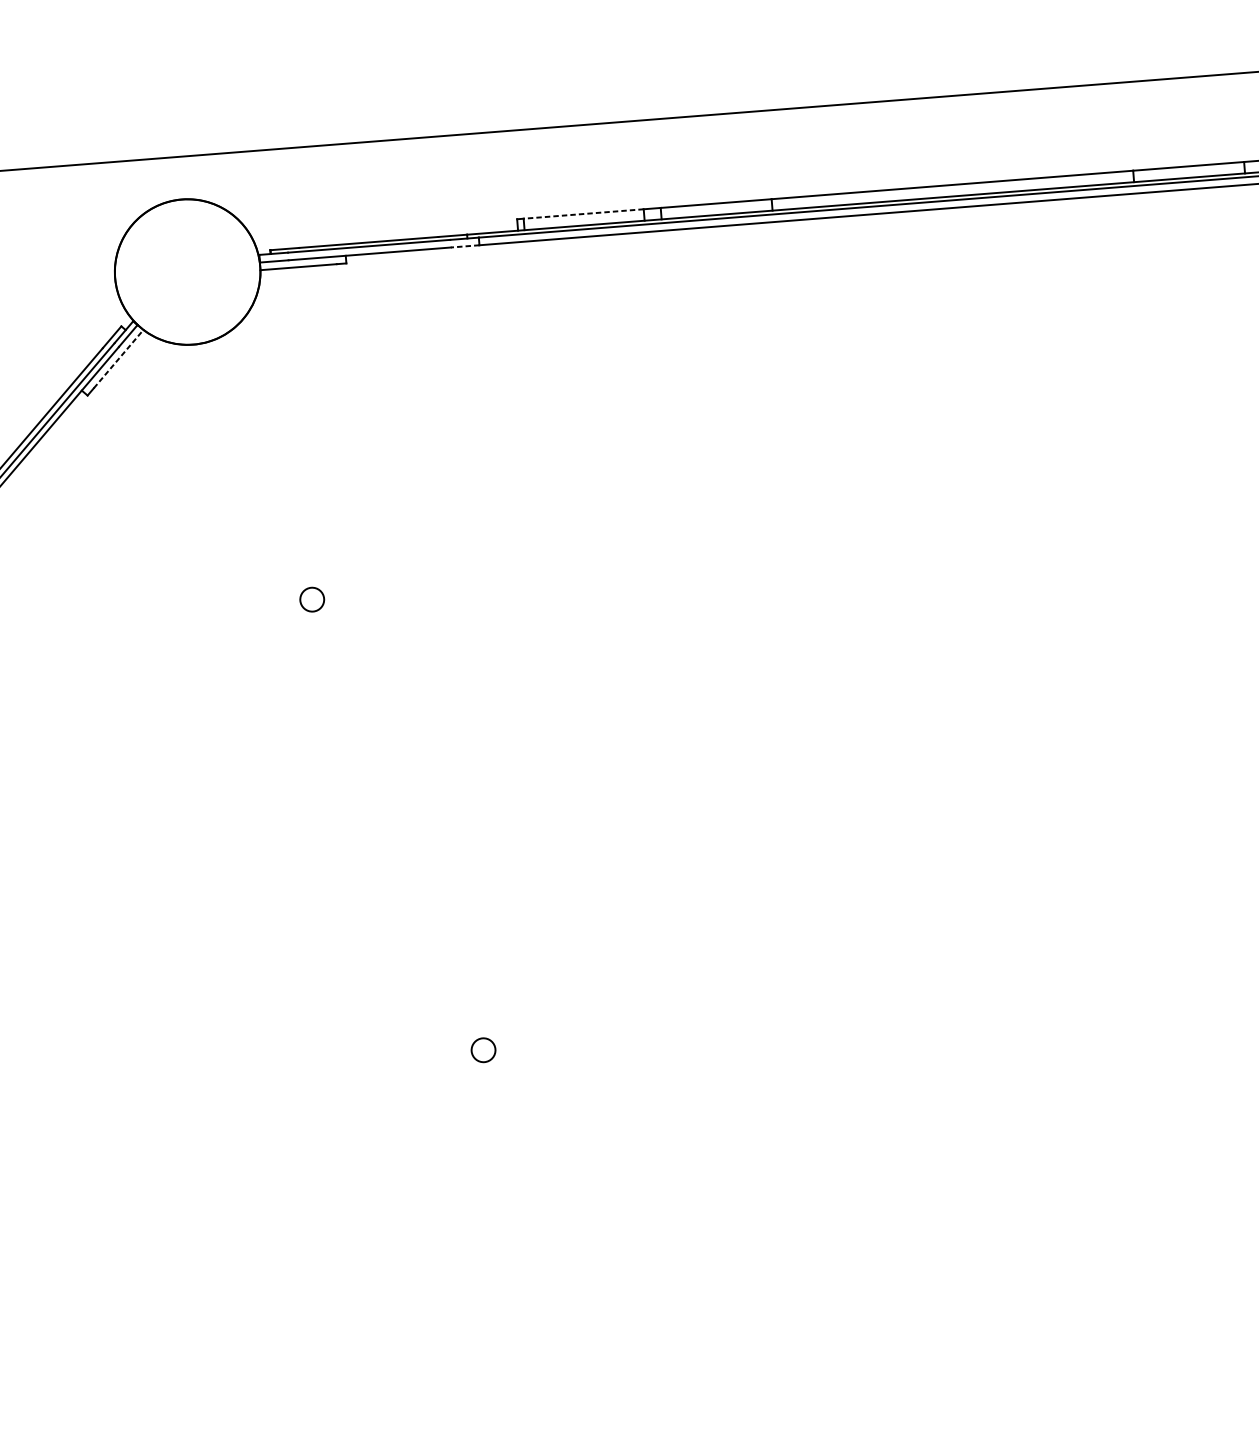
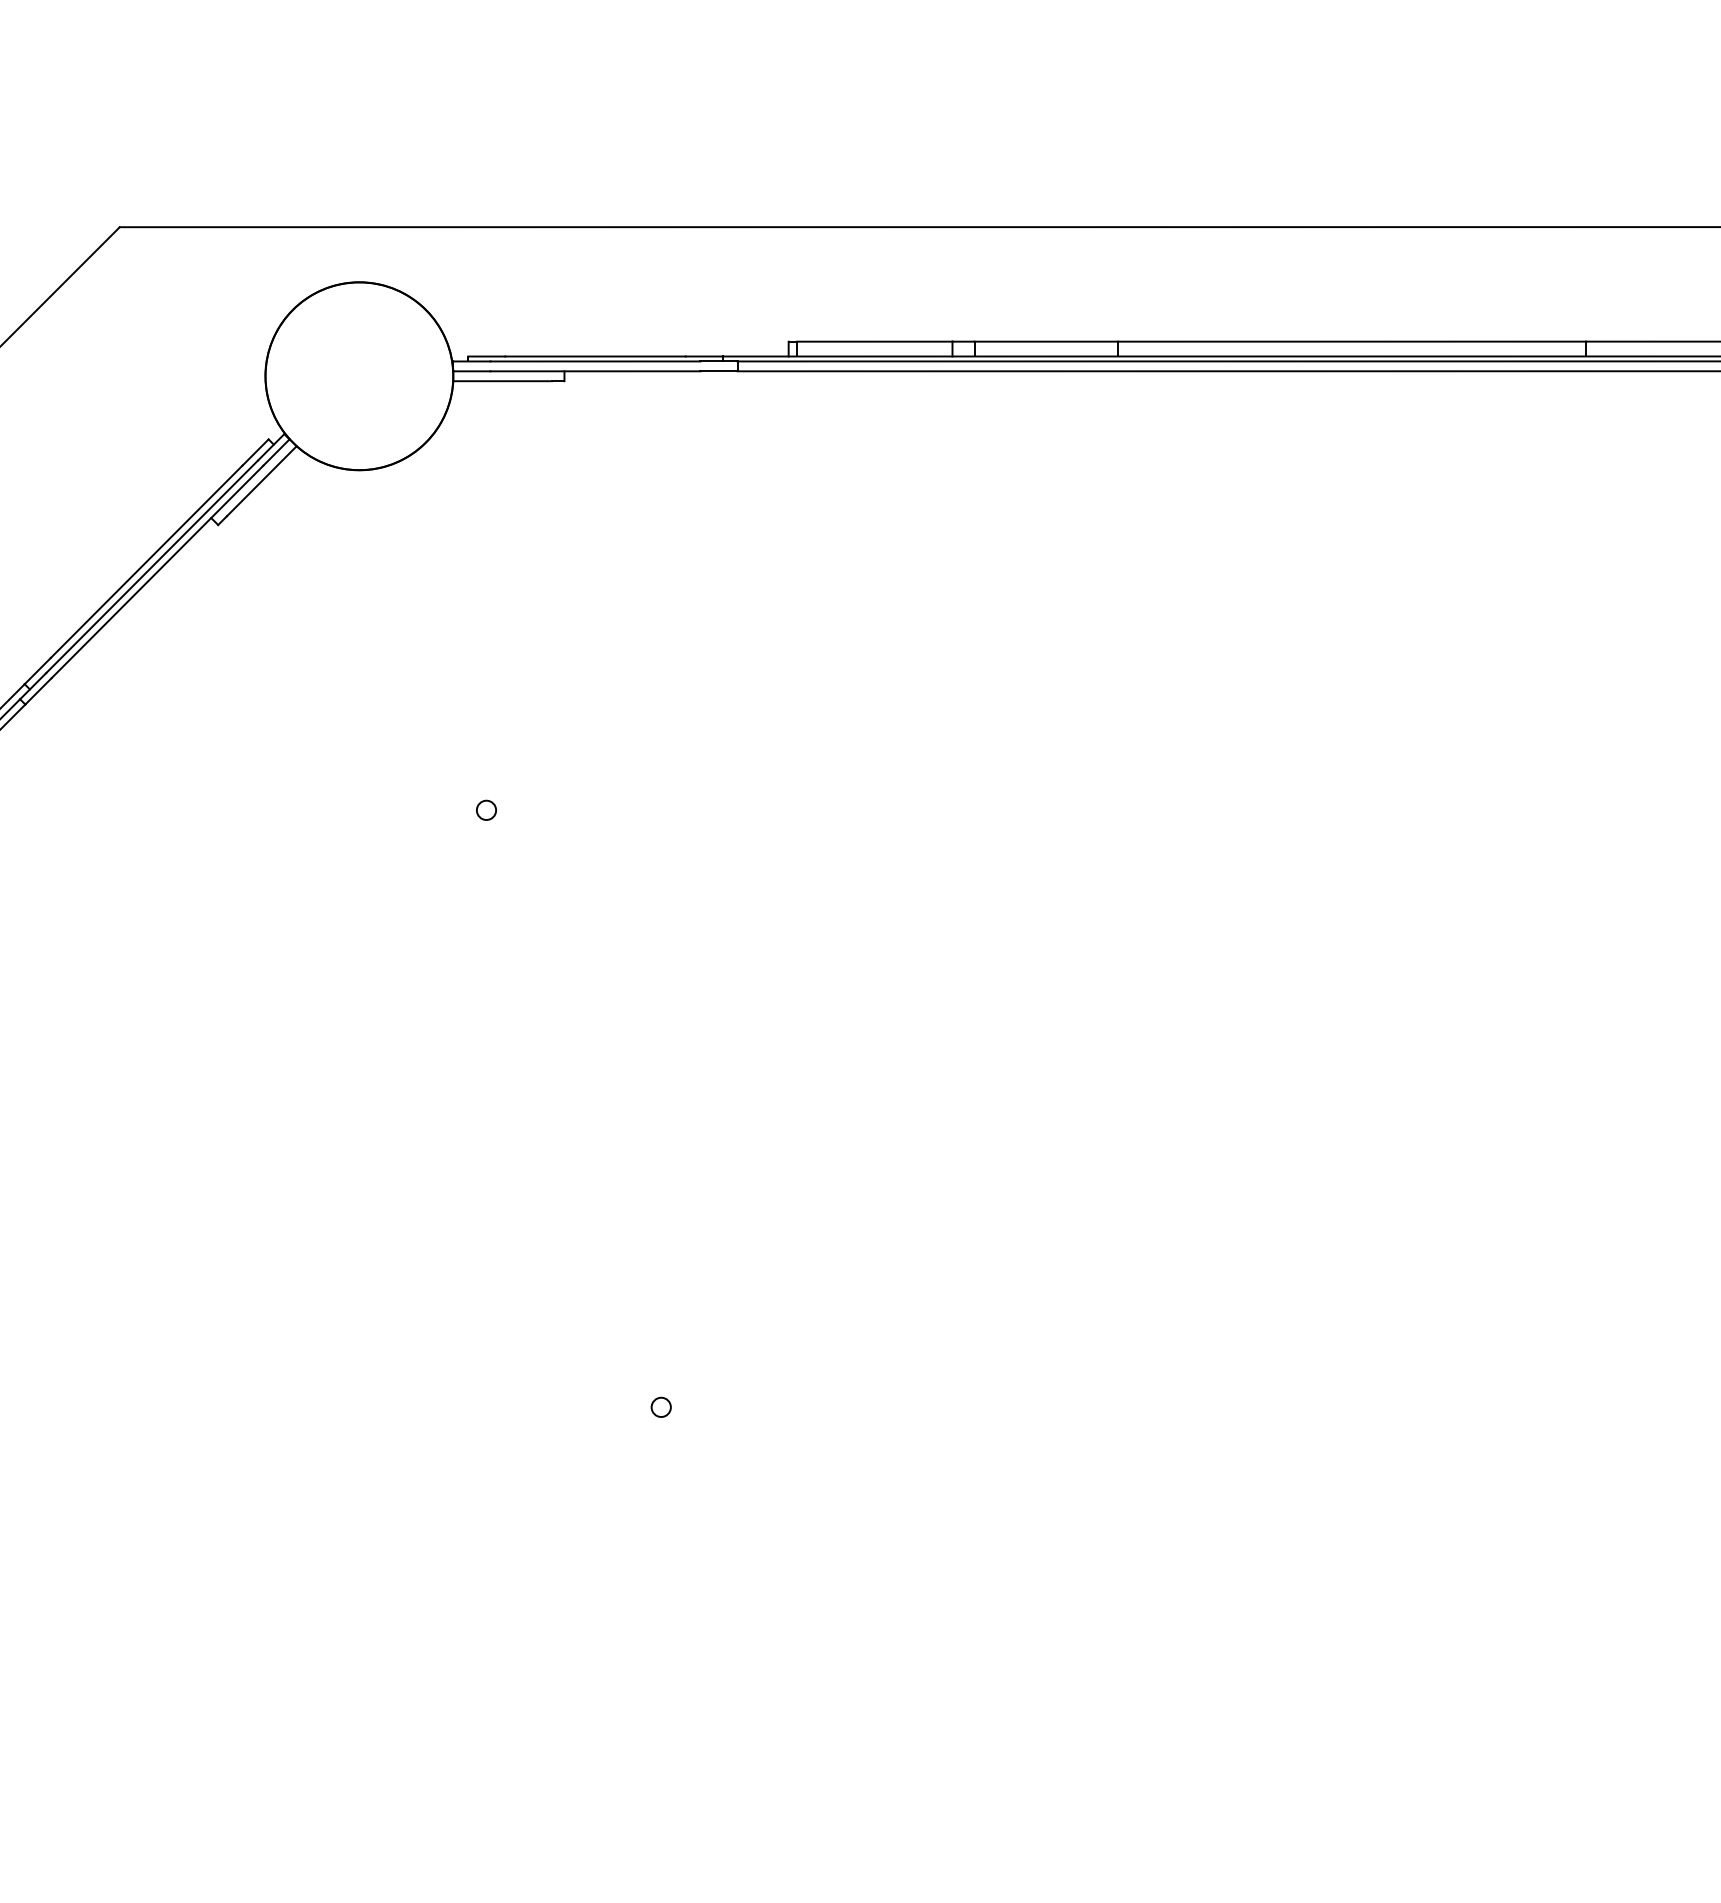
line: (583, 213) -> (874, 341), dashed -> solid
line: (464, 246) -> (718, 371), dashed -> solid
line: (119, 358) -> (262, 480), dashed -> solid
circle: (312, 599) -> (486, 809), size x0.62
circle: (482, 1050) -> (660, 1407), size x0.62

